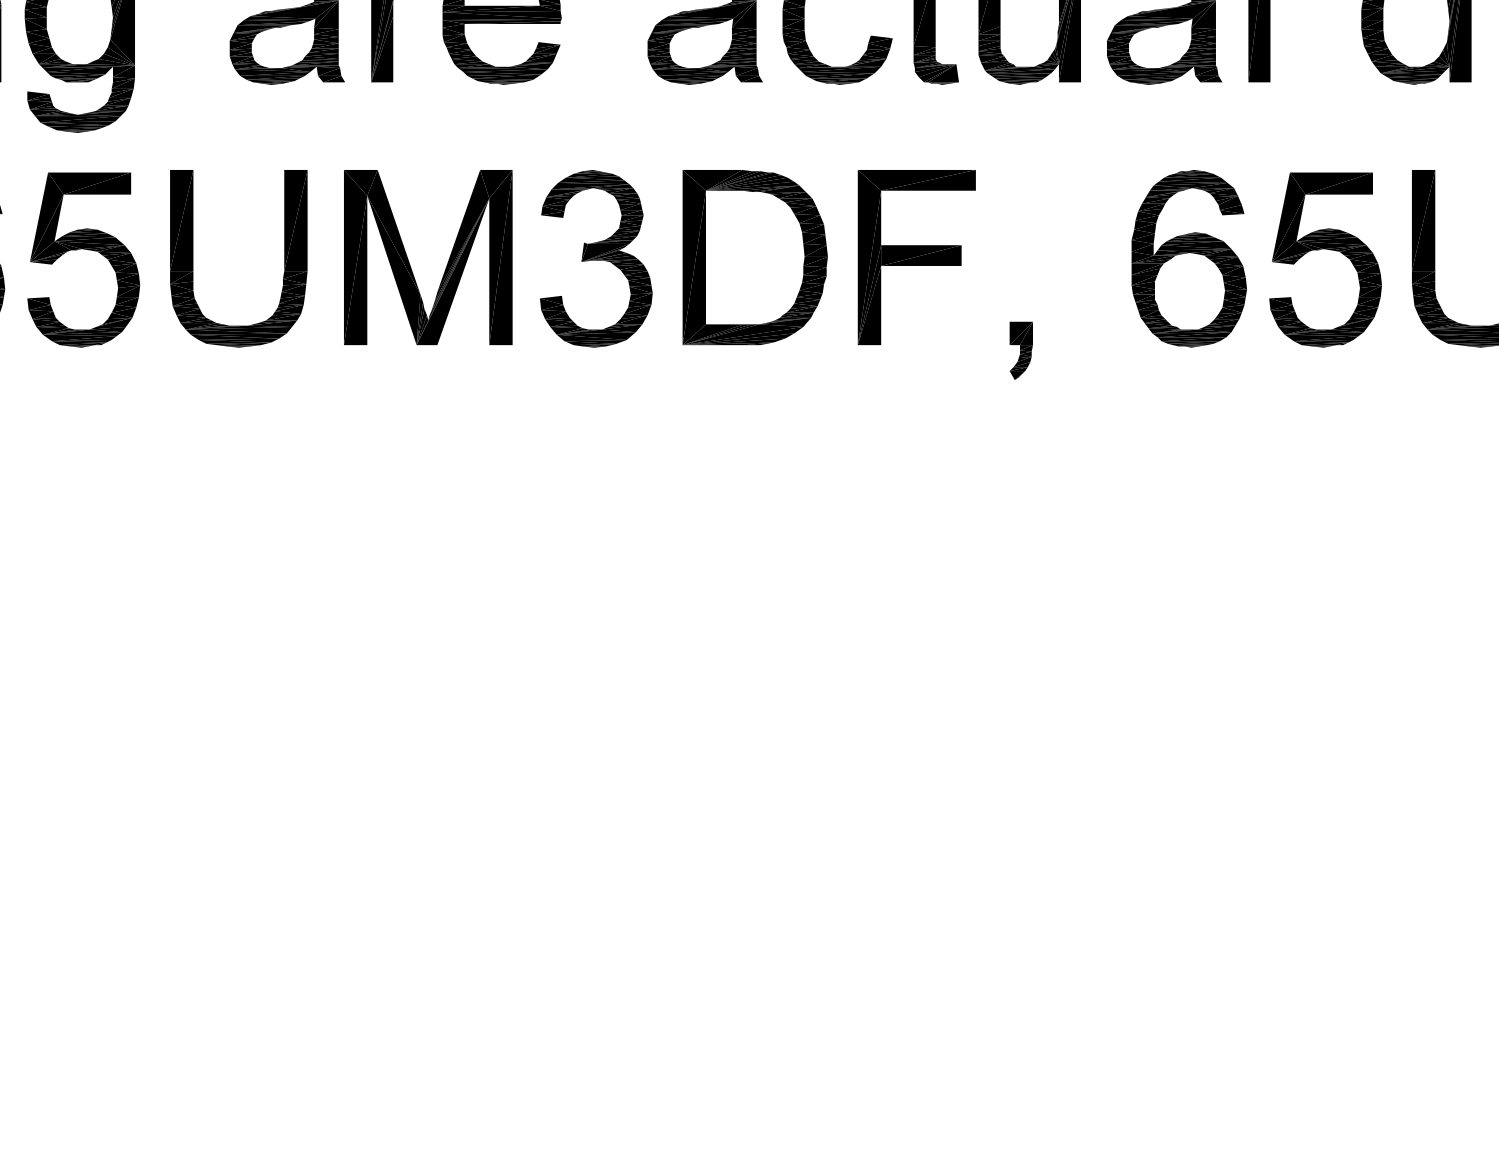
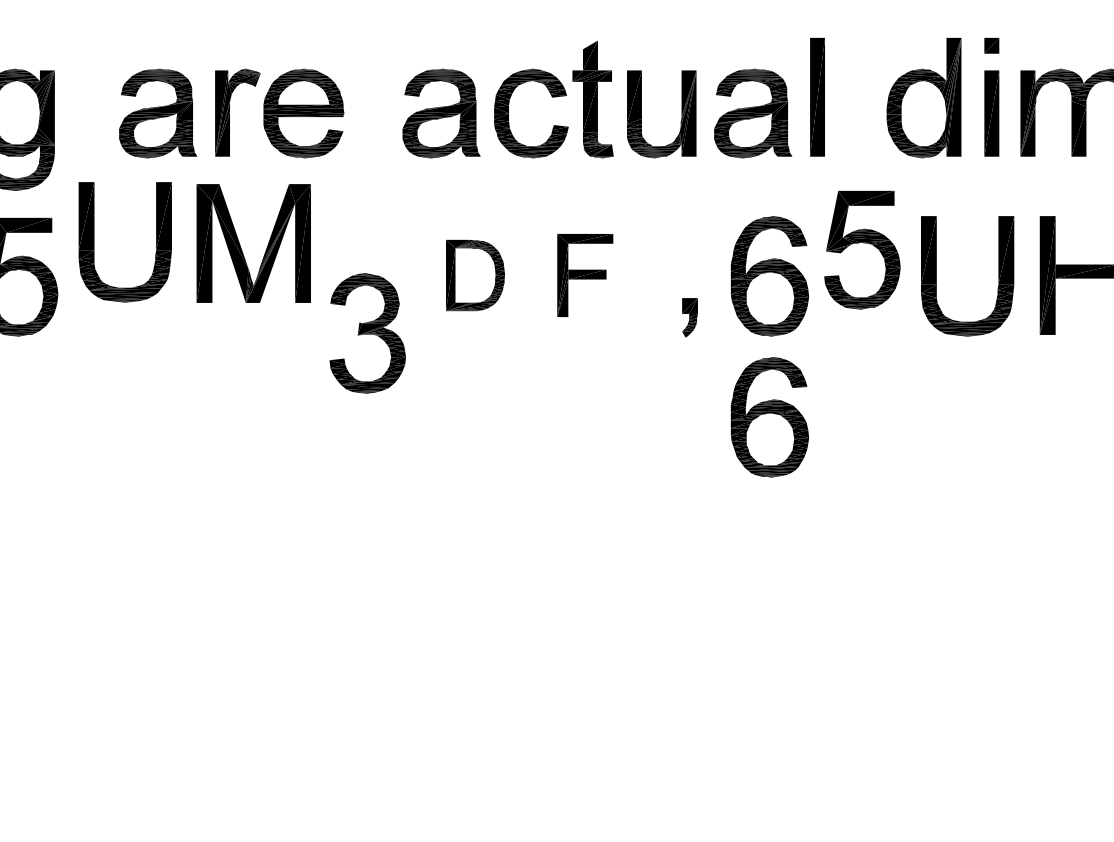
part: (1327, 250) -> (863, 243), moved
part: (755, 257) -> (475, 275), size x0.6
part: (917, 257) -> (585, 275), size x0.7
part: (193, 258) -> (94, 242), moved
part: (595, 258) -> (367, 333), moved
part: (410, 263) -> (241, 247), moved
part: (1020, 350) -> (689, 317), moved
part: (1188, 466) -> (769, 417), added

